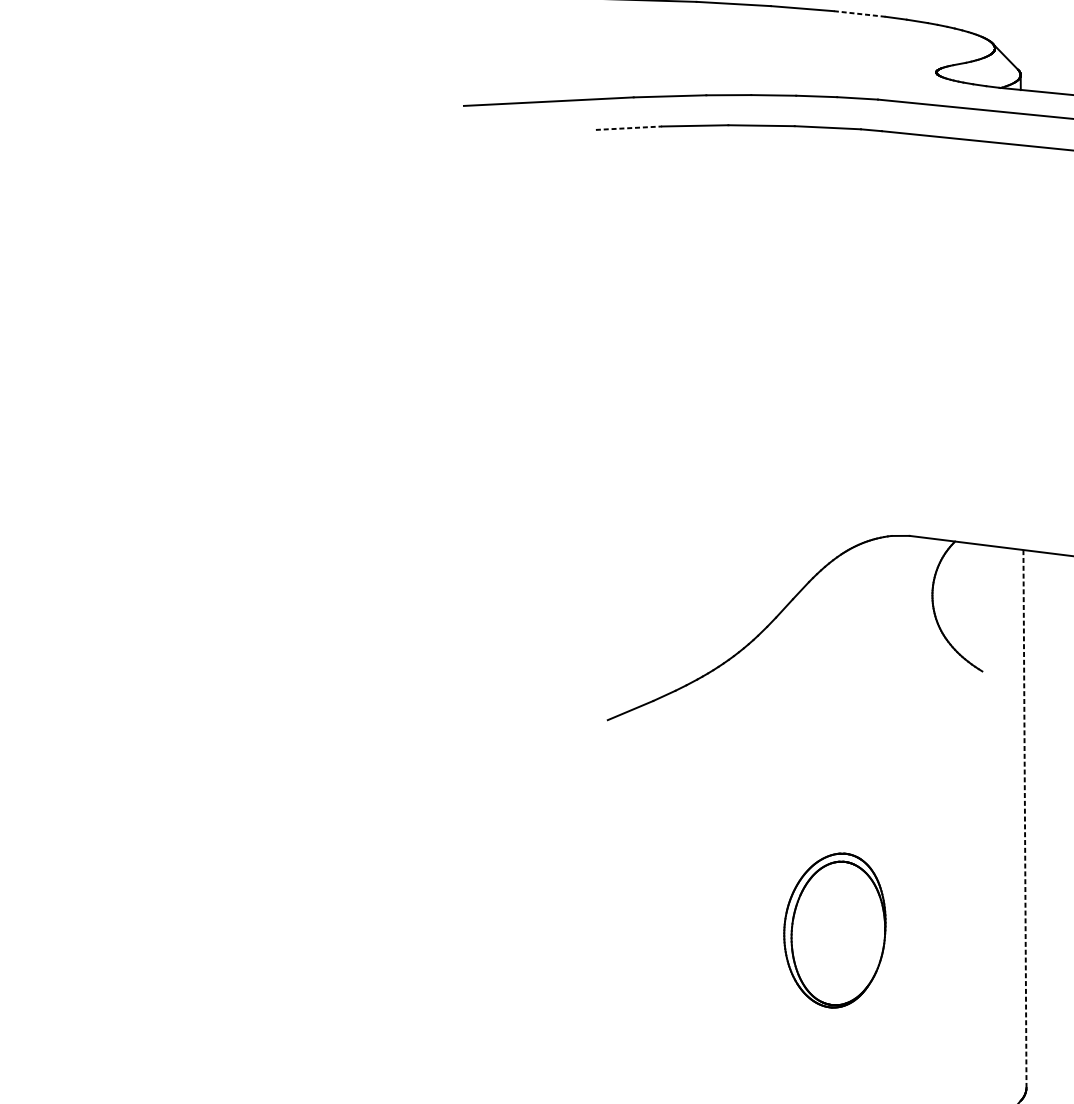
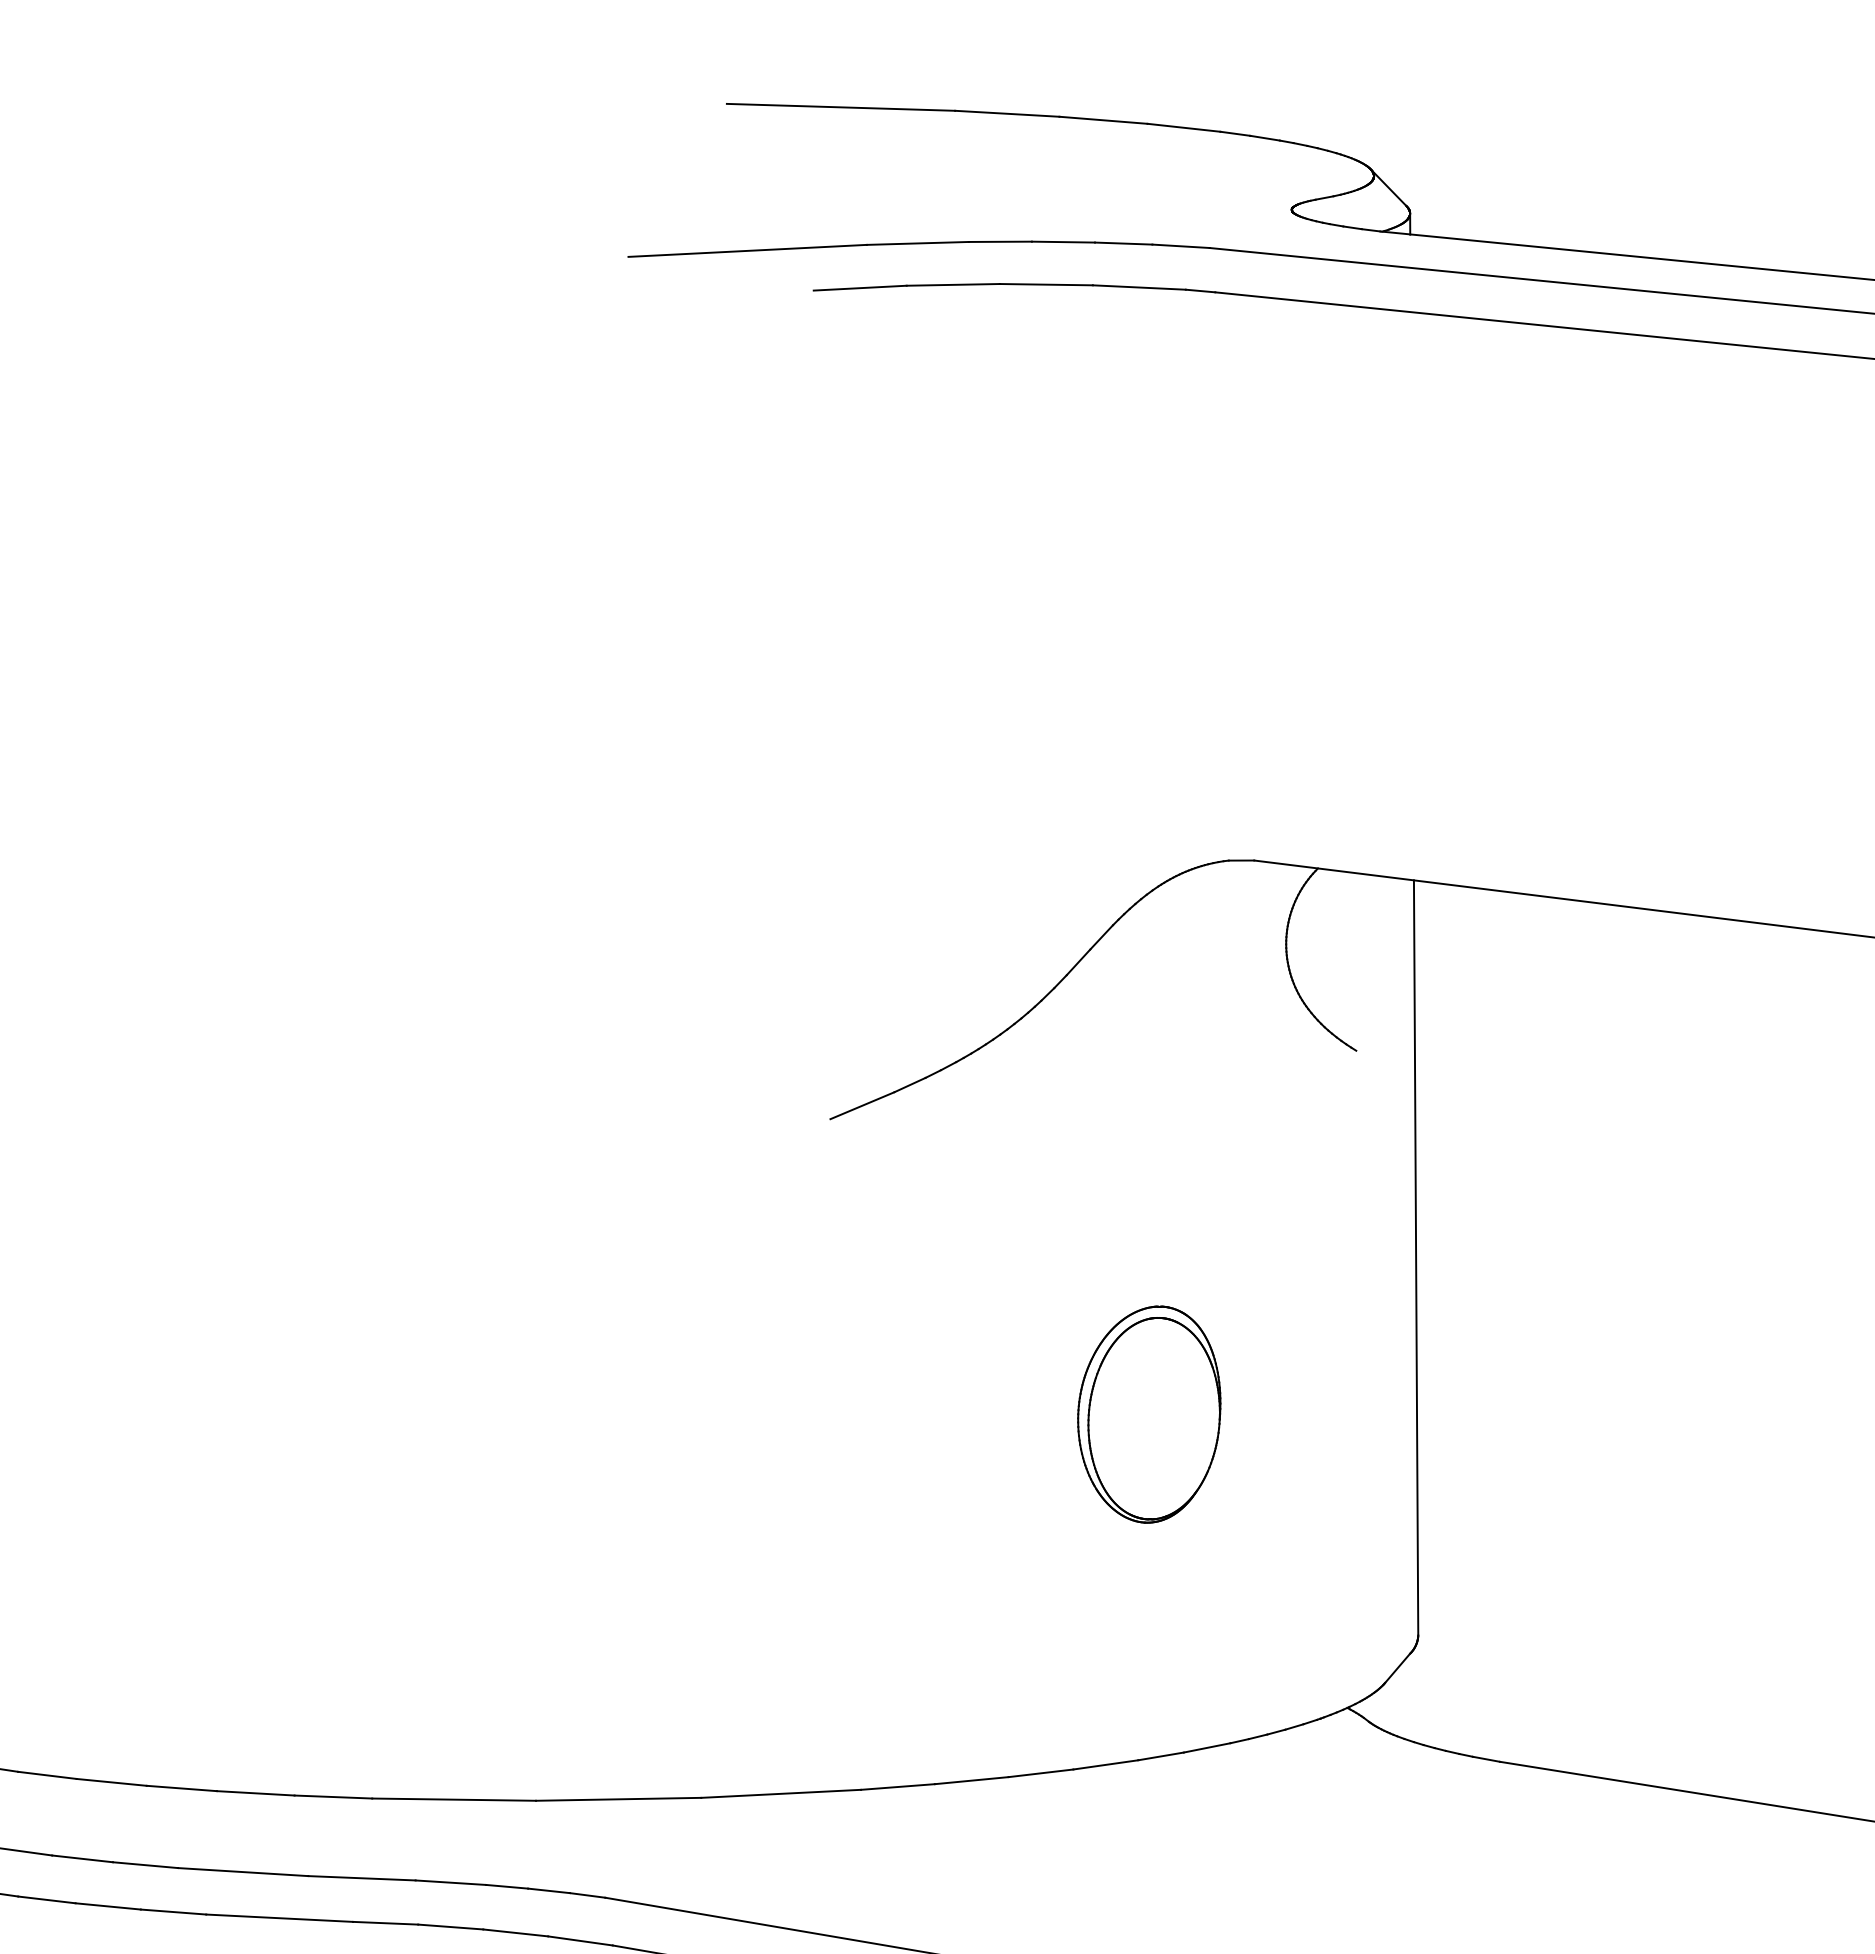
line: (859, 13) -> (1183, 127), dashed -> solid
line: (629, 128) -> (860, 288), dashed -> solid
line: (1025, 818) -> (1416, 1257), dashed -> solid

